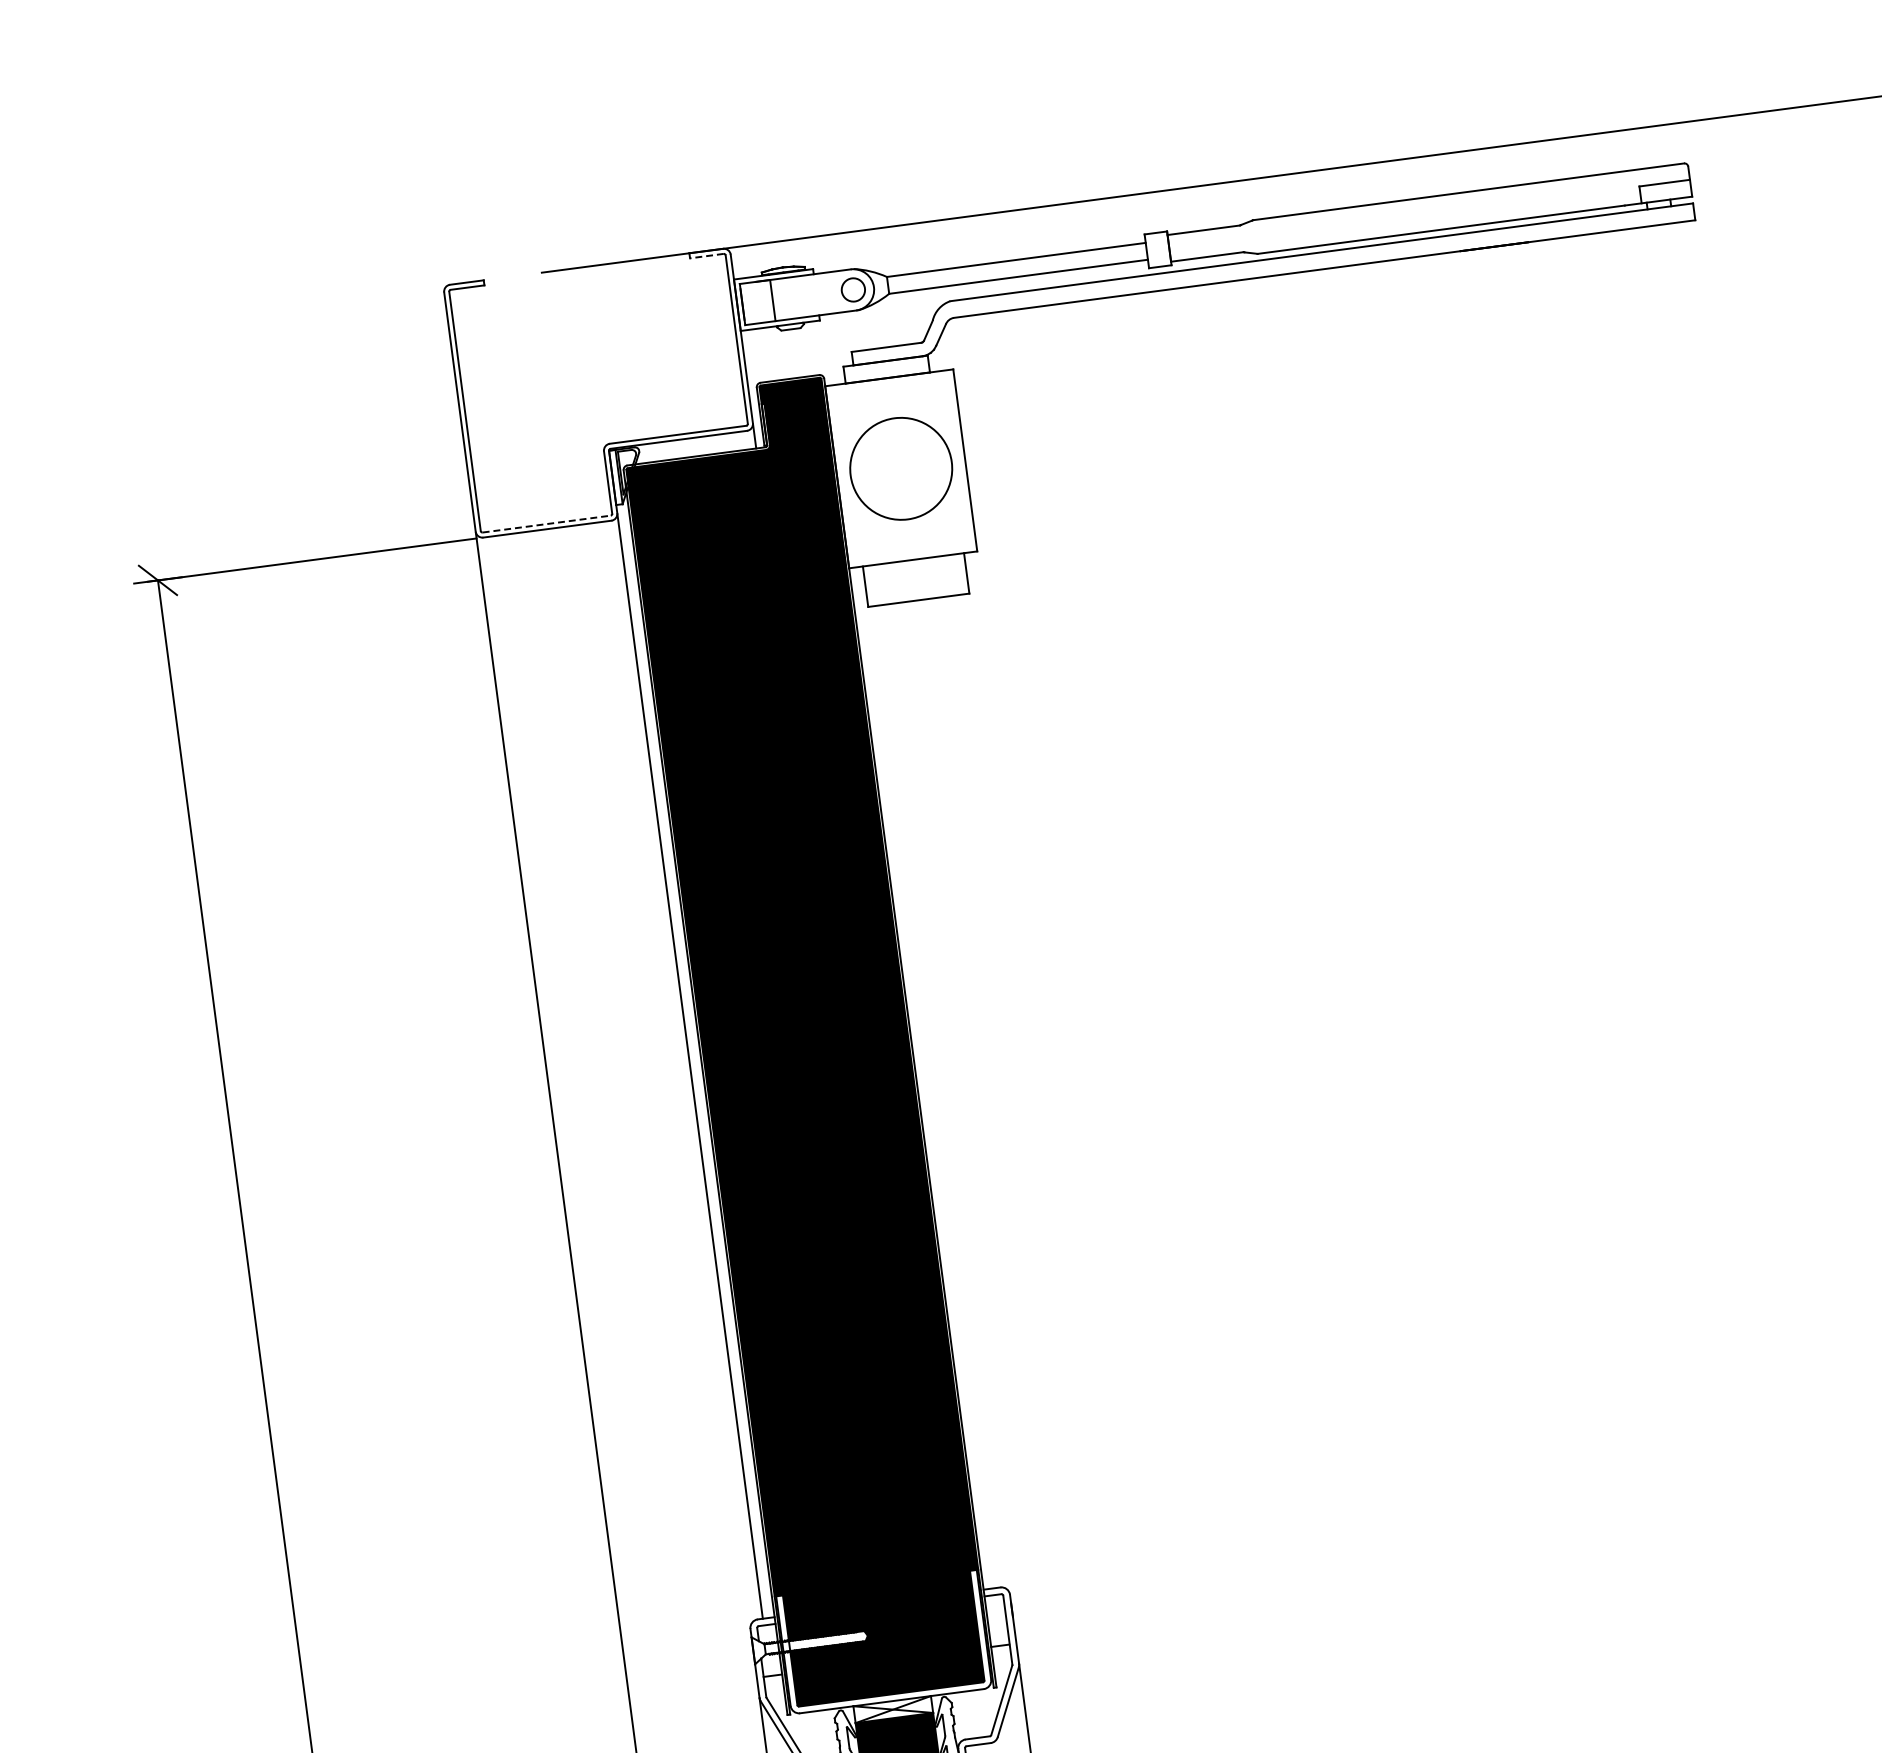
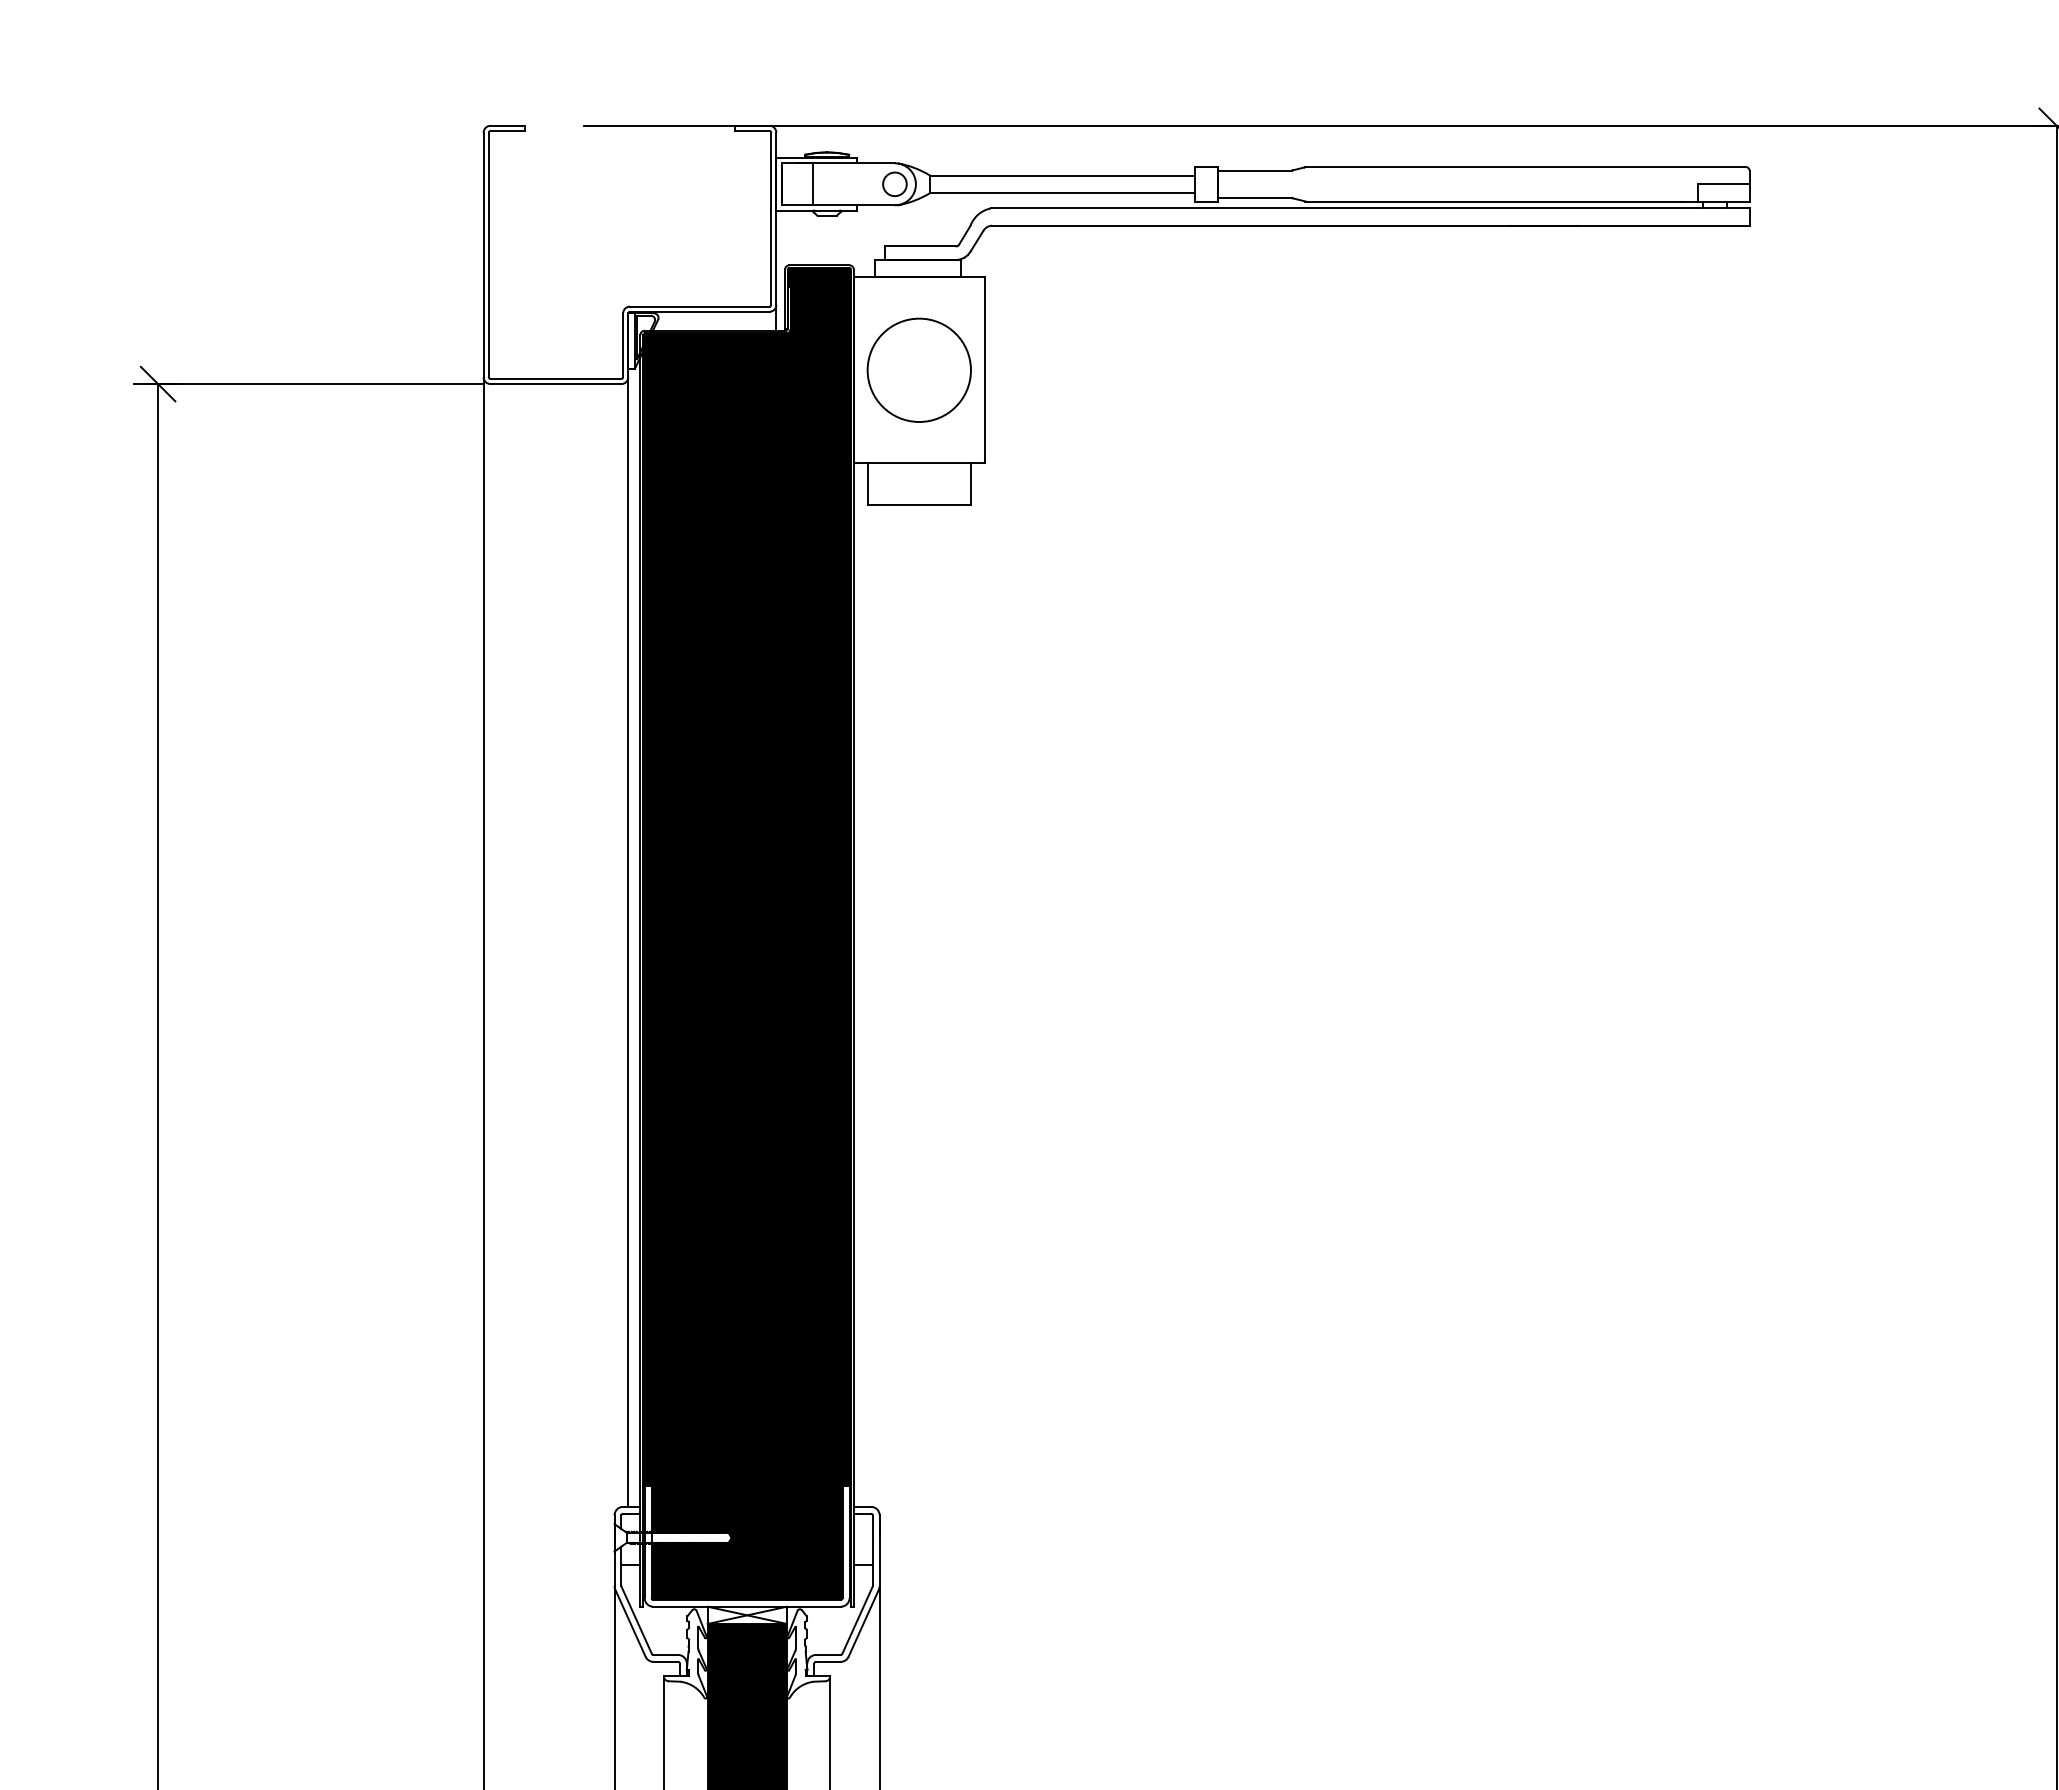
line: (706, 255) -> (751, 130), dashed -> solid
line: (547, 523) -> (556, 378), dashed -> solid

